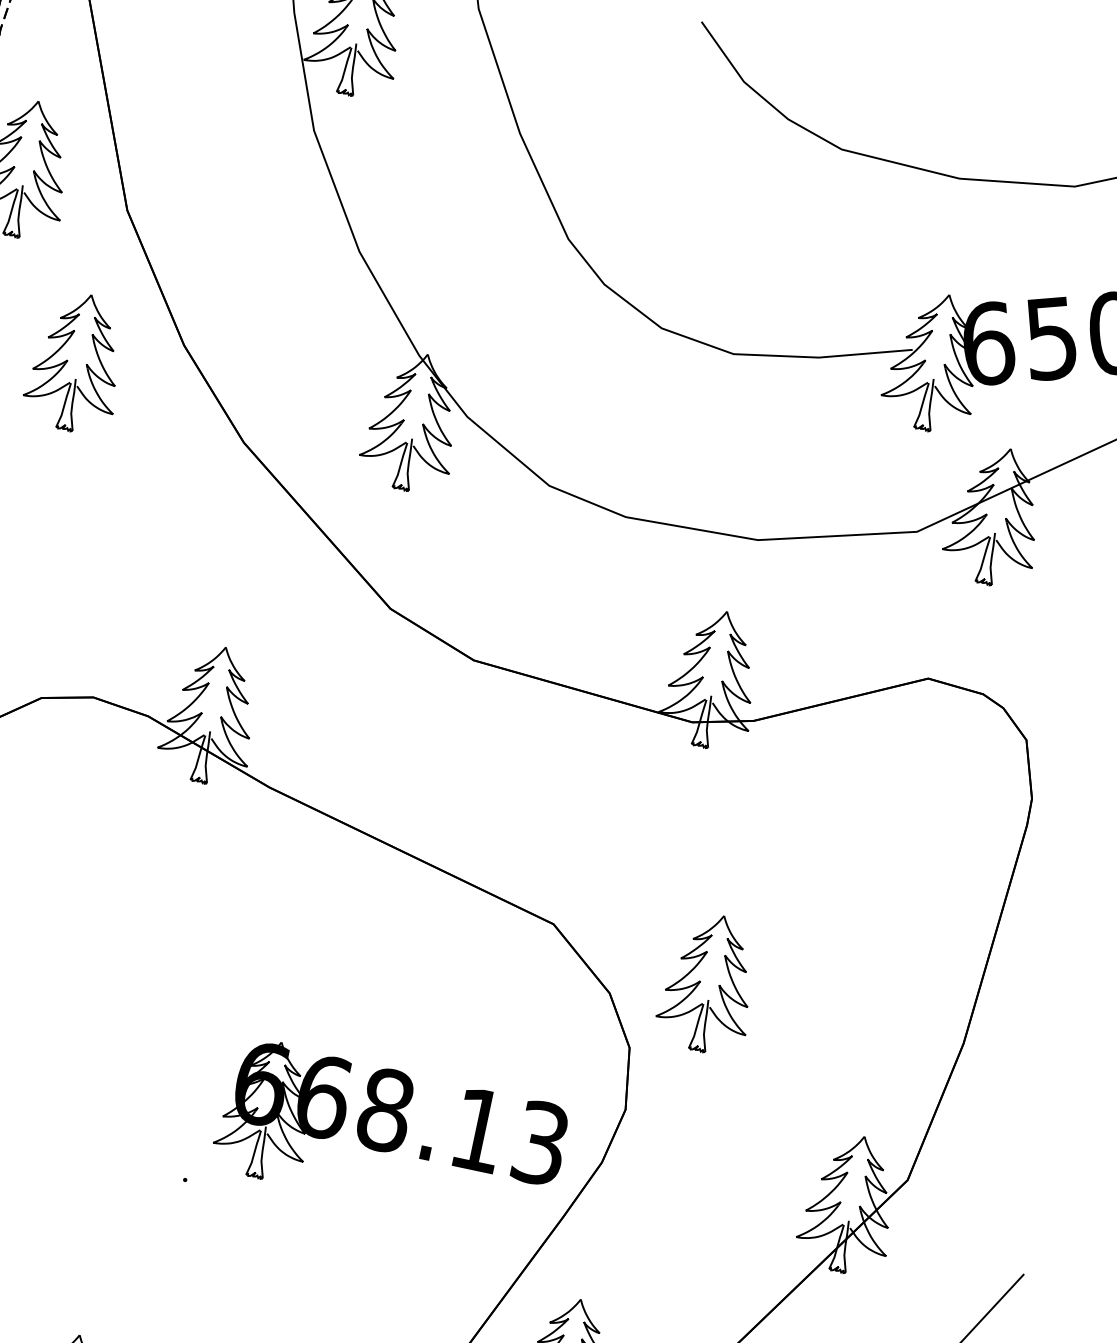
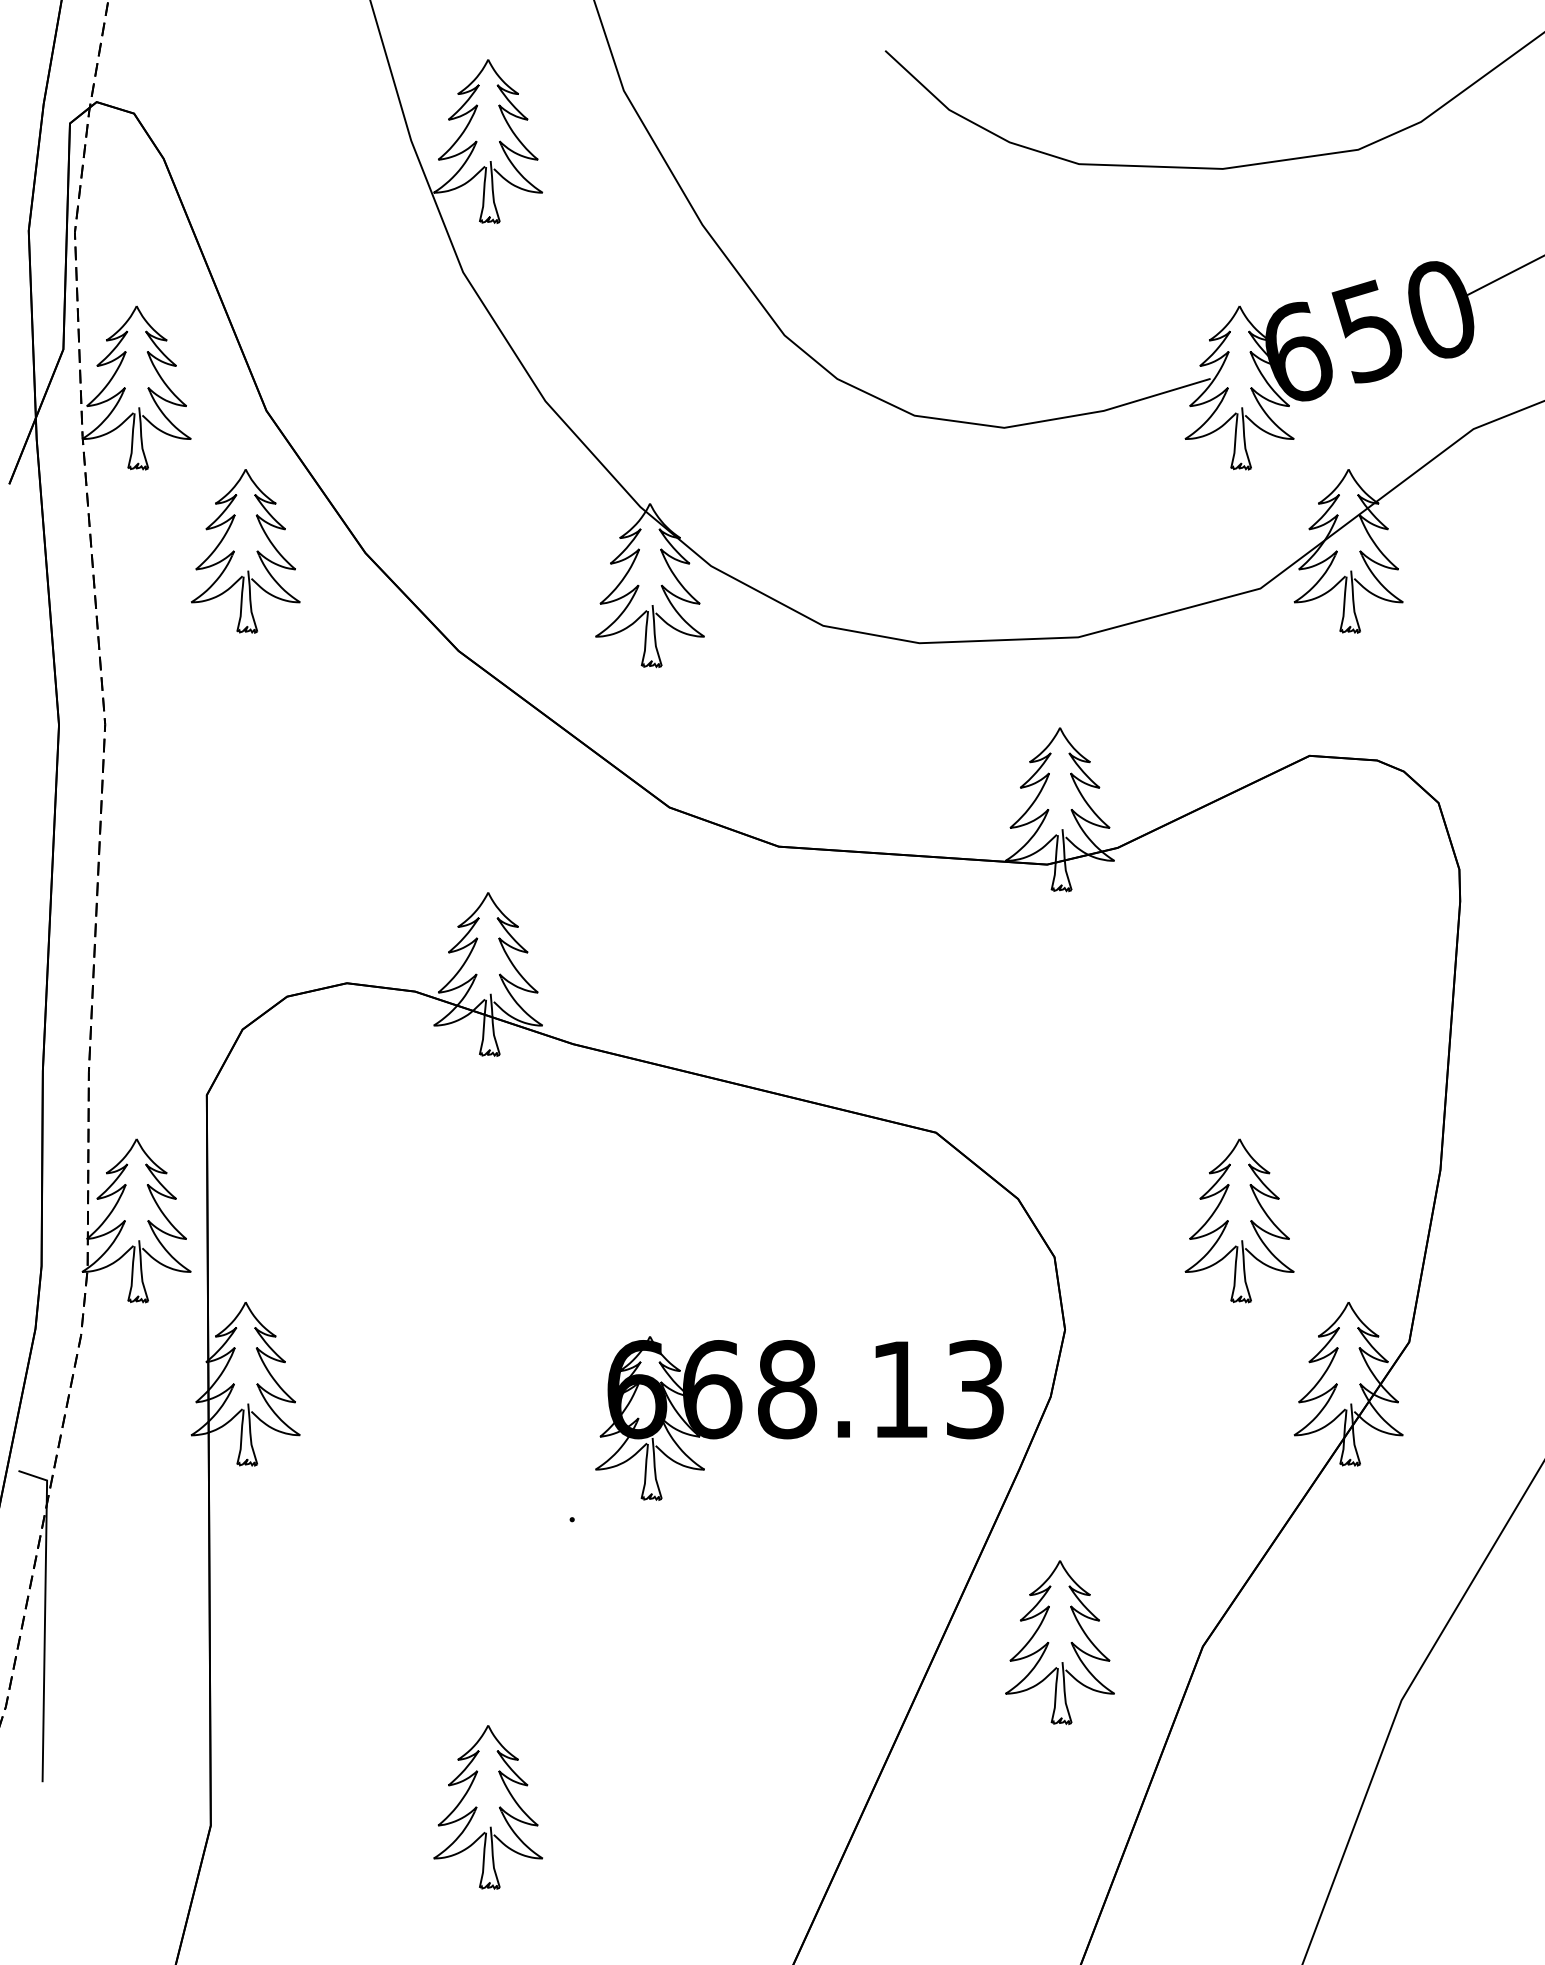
part: (76, 362) -> (245, 551), moved
part: (700, 981) -> (1228, 1220), moved

